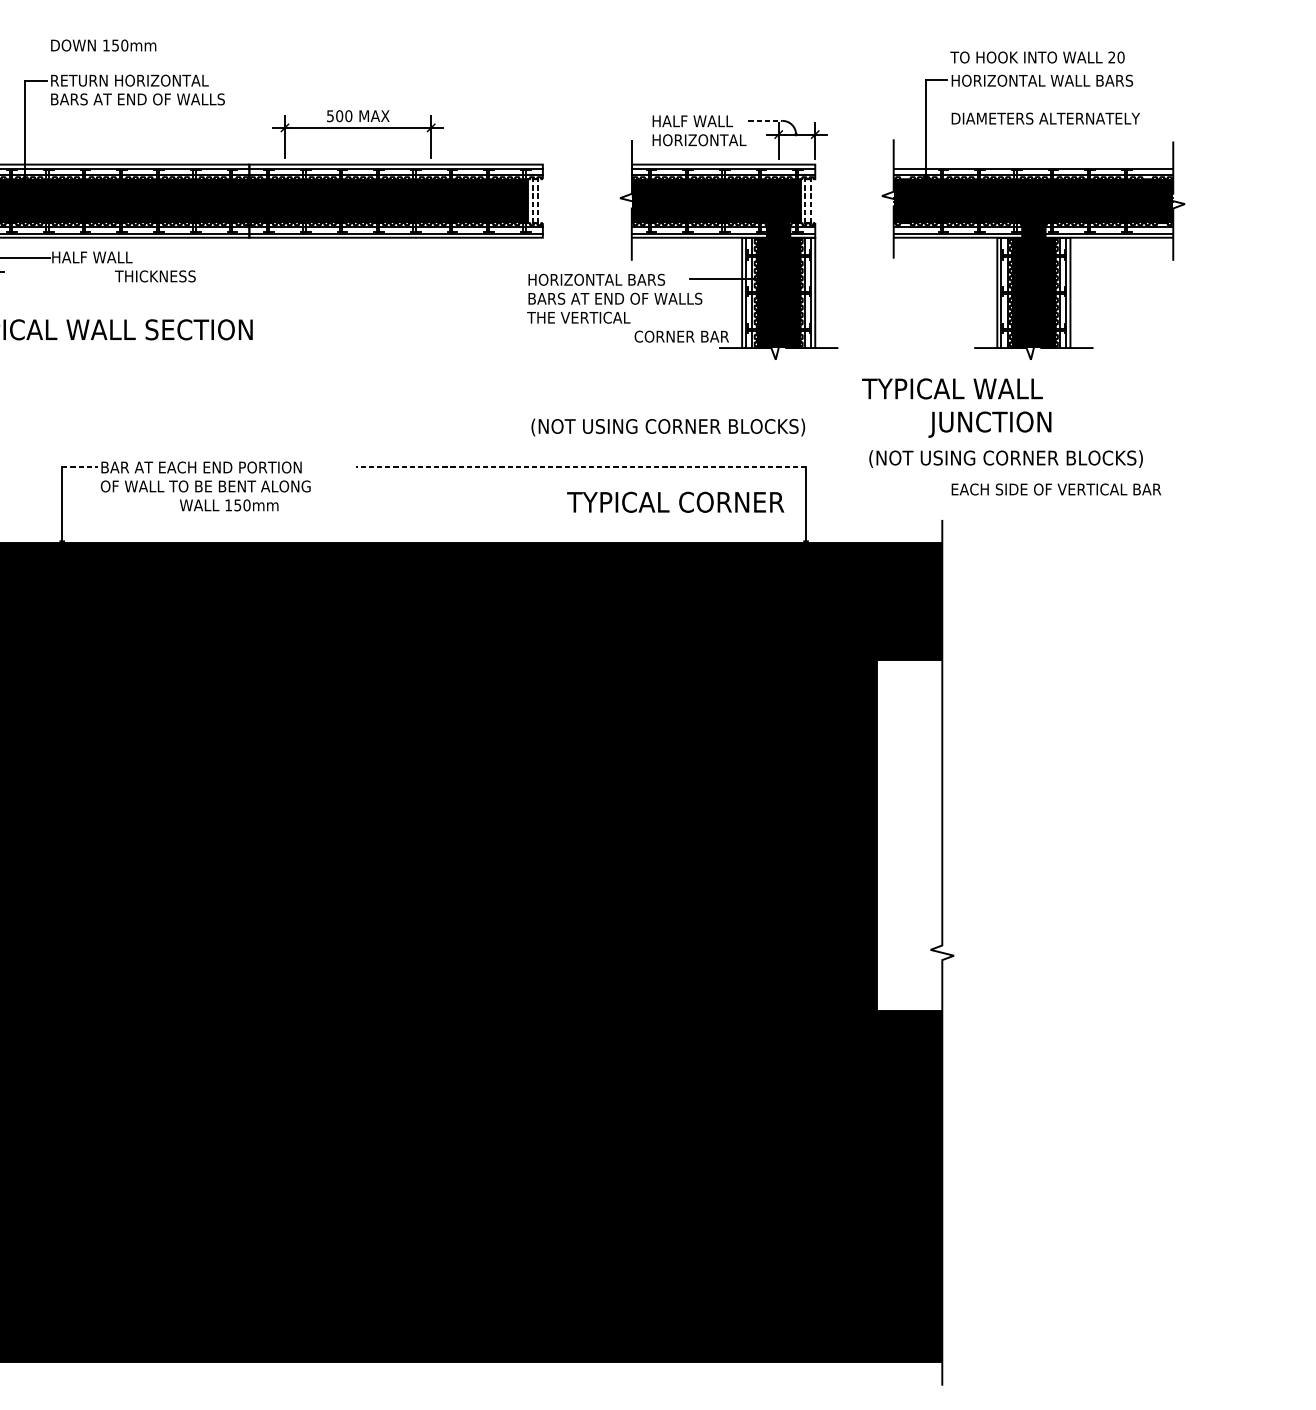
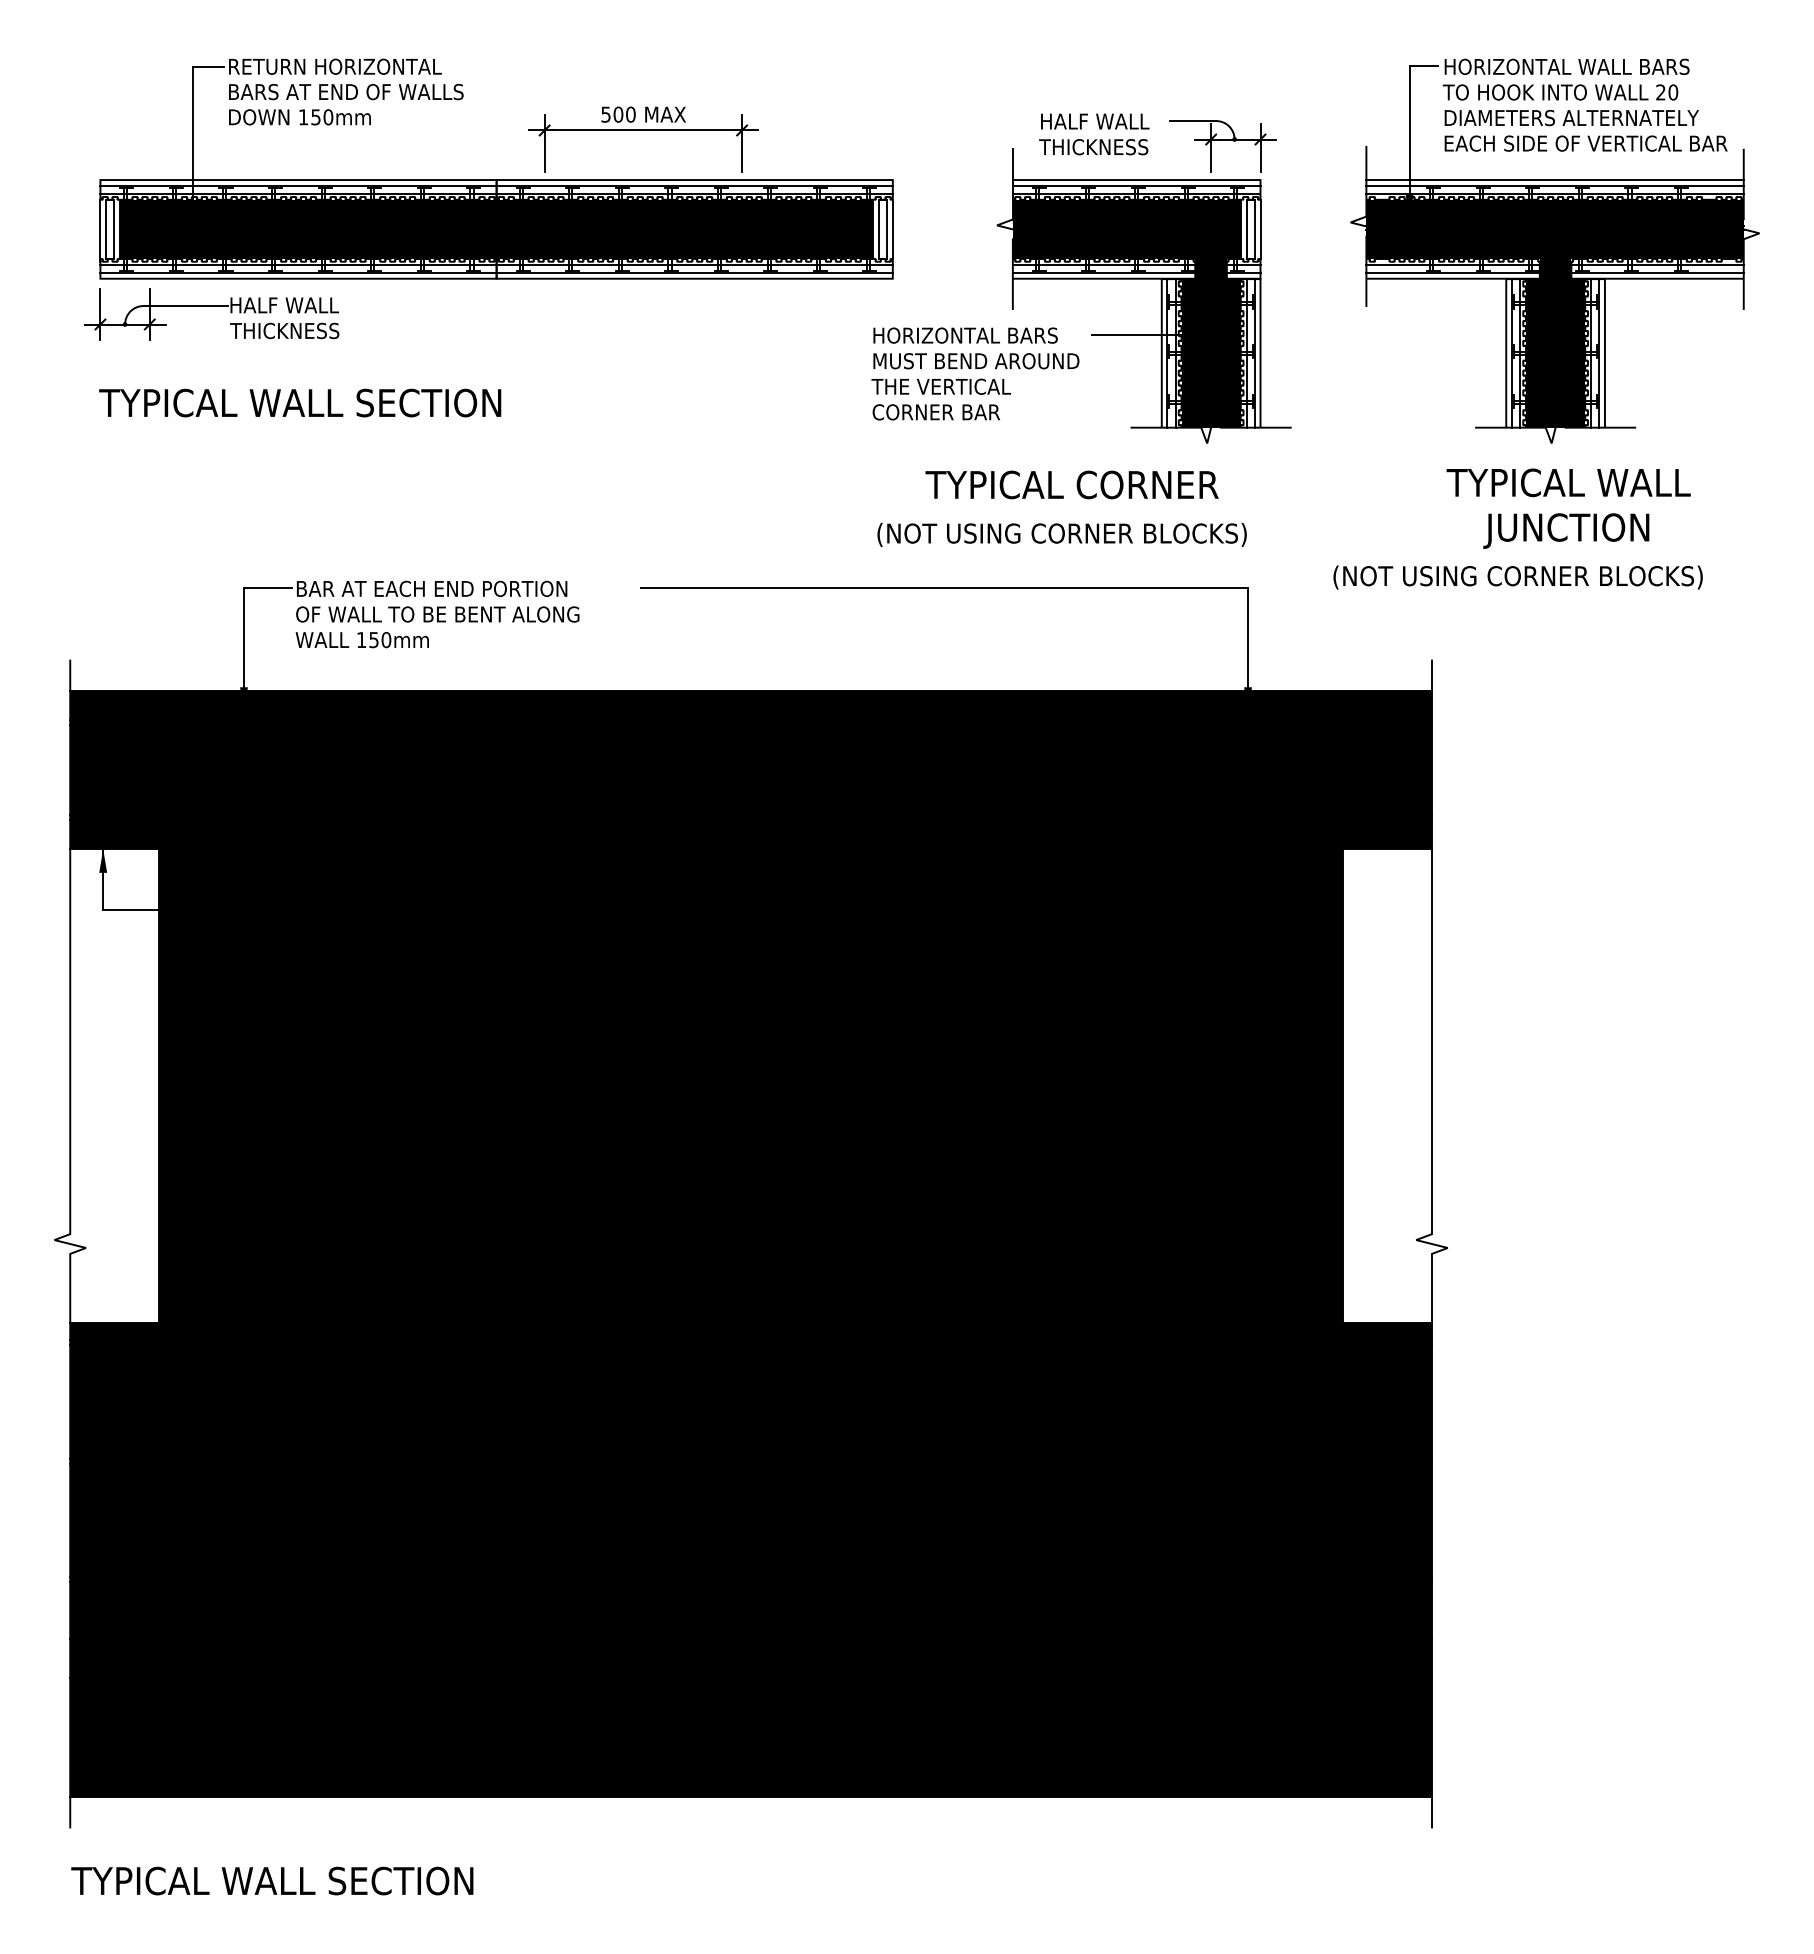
text: (103, 45) -> (299, 117), moved
text: (1037, 57) -> (1560, 92), moved
line: (765, 121) -> (1193, 121), dashed -> solid
text: (698, 140) -> (1103, 147), HORIZONTAL -> THICKNESS
line: (1033, 164) -> (1554, 180), added
line: (533, 201) -> (879, 229), dashed -> solid
line: (538, 201) -> (886, 229), dashed -> solid
line: (542, 201) -> (892, 229), added
line: (804, 201) -> (1246, 229), dashed -> solid
line: (810, 201) -> (1254, 229), dashed -> solid
line: (815, 201) -> (1260, 229), added
text: (155, 276) -> (284, 330), moved
text: (615, 299) -> (991, 361), BARS AT END OF WALLS -> MUST BEND AROUND
text: (681, 336) -> (935, 412), moved
text: (952, 388) -> (1568, 482), moved
text: (990, 424) -> (1566, 530), moved
line: (80, 466) -> (268, 587), dashed -> solid
line: (581, 466) -> (944, 587), dashed -> solid
text: (1056, 489) -> (1585, 143), moved
text: (675, 502) -> (1071, 484), moved
text: (228, 505) -> (361, 640), moved

